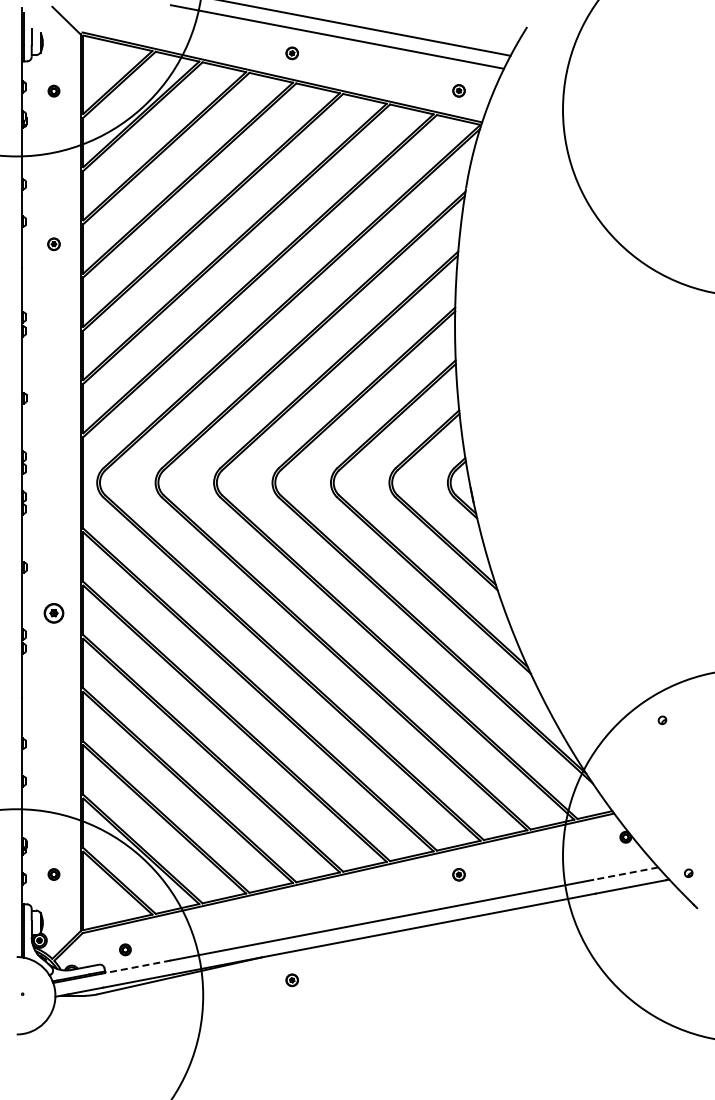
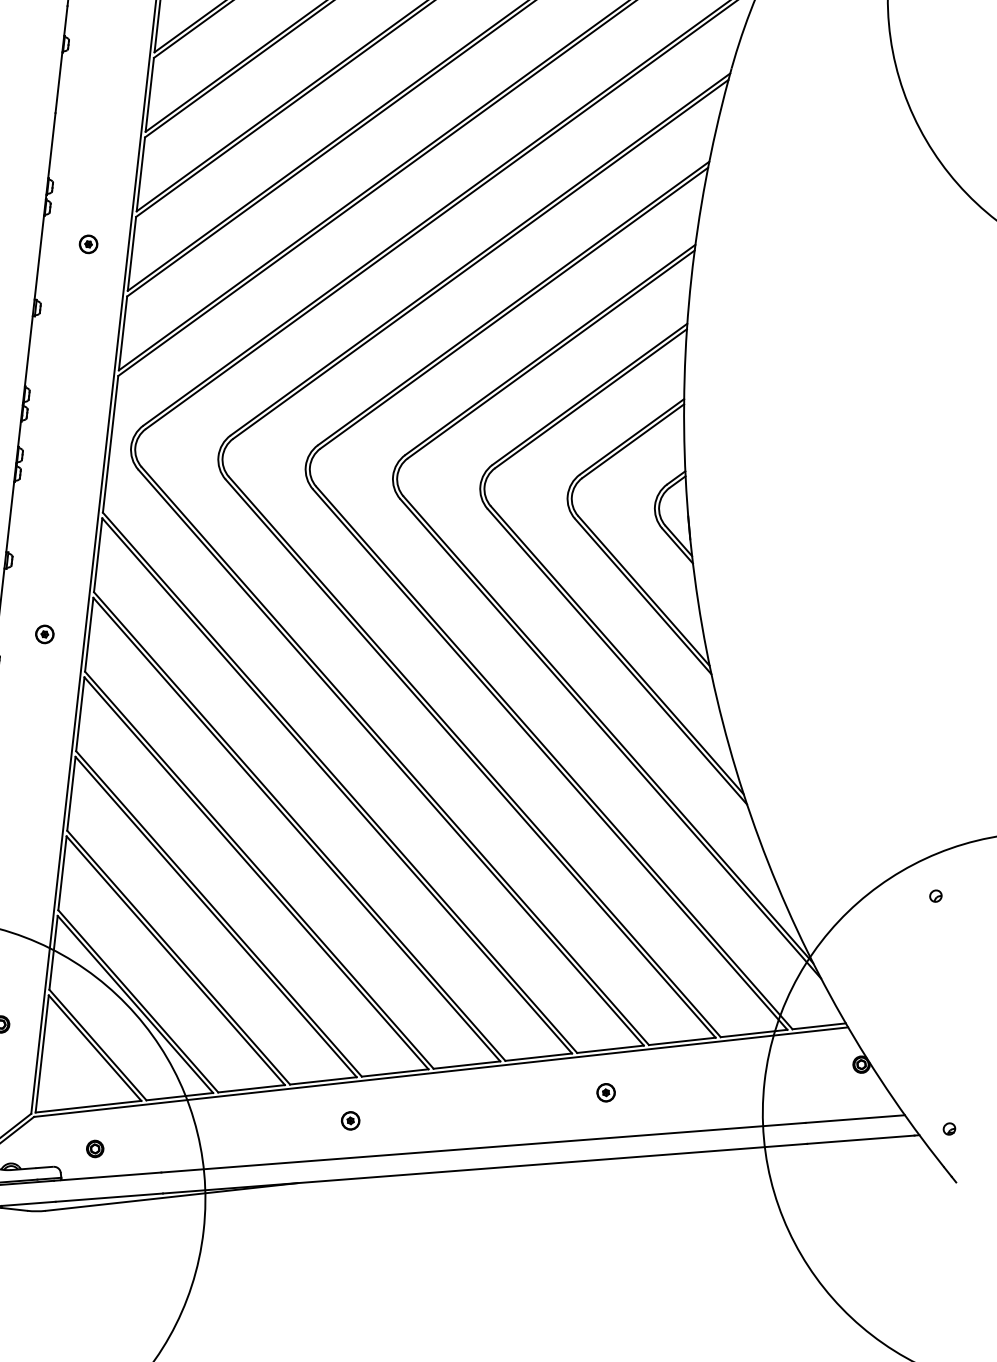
part: (53, 243) -> (87, 243), moved
part: (53, 613) -> (44, 634), size x0.62
line: (625, 873) -> (854, 1118), dashed -> solid
line: (135, 967) -> (107, 1177), dashed -> solid
part: (291, 980) -> (349, 1121), moved

